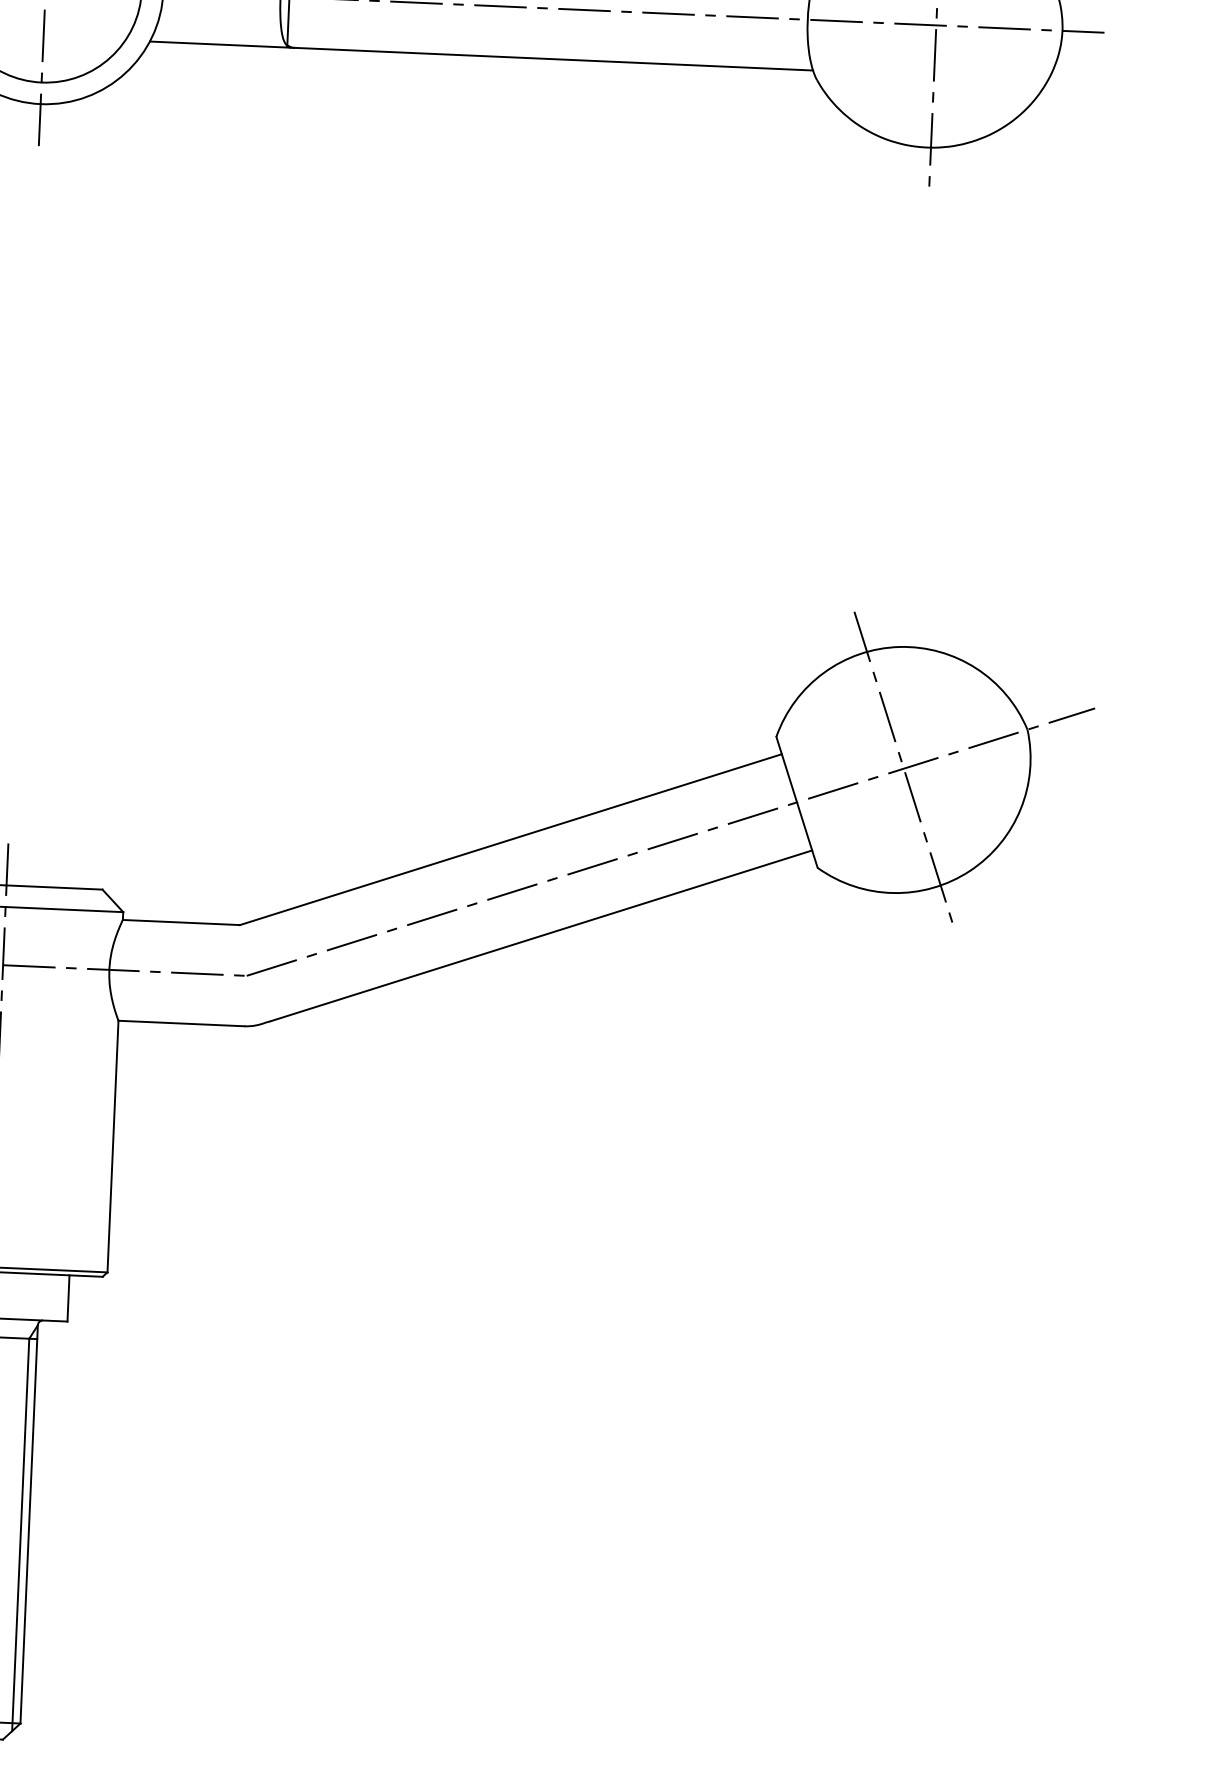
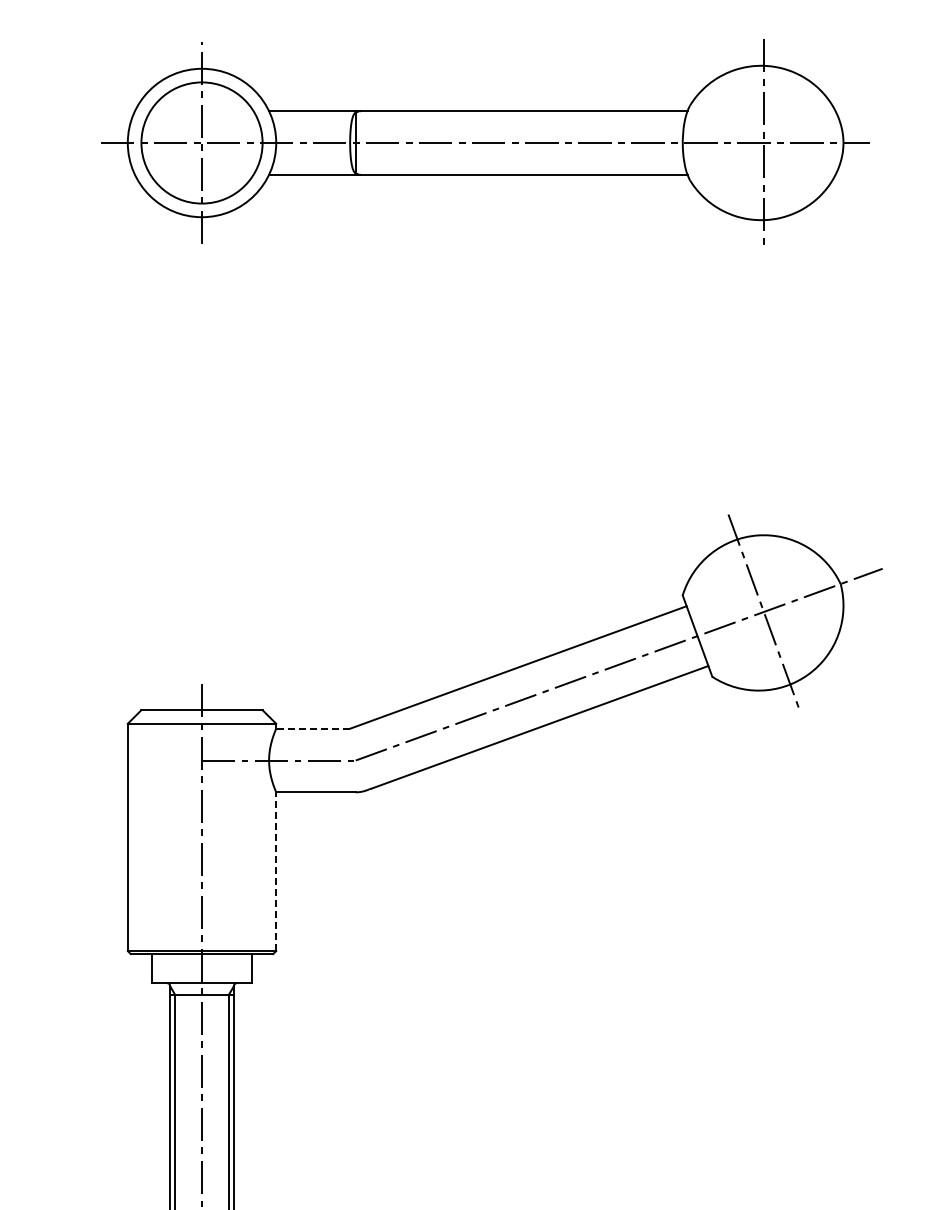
line: (181, 922) -> (313, 728), solid -> dashed
line: (113, 1146) -> (276, 871), solid -> dashed

